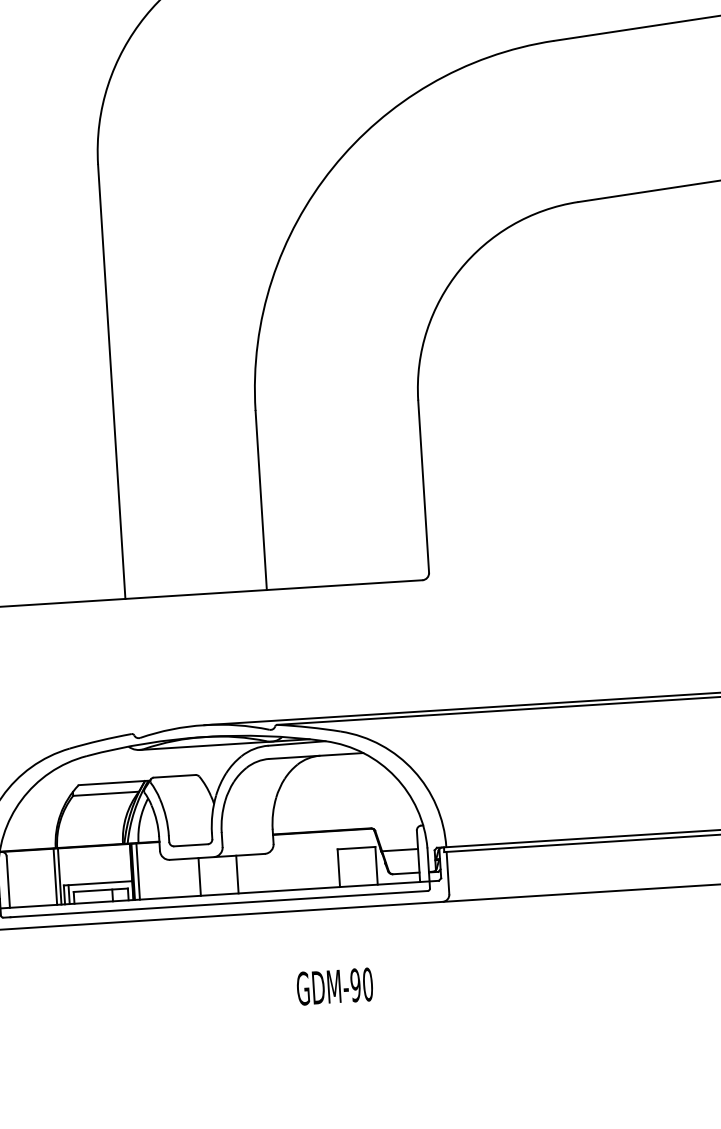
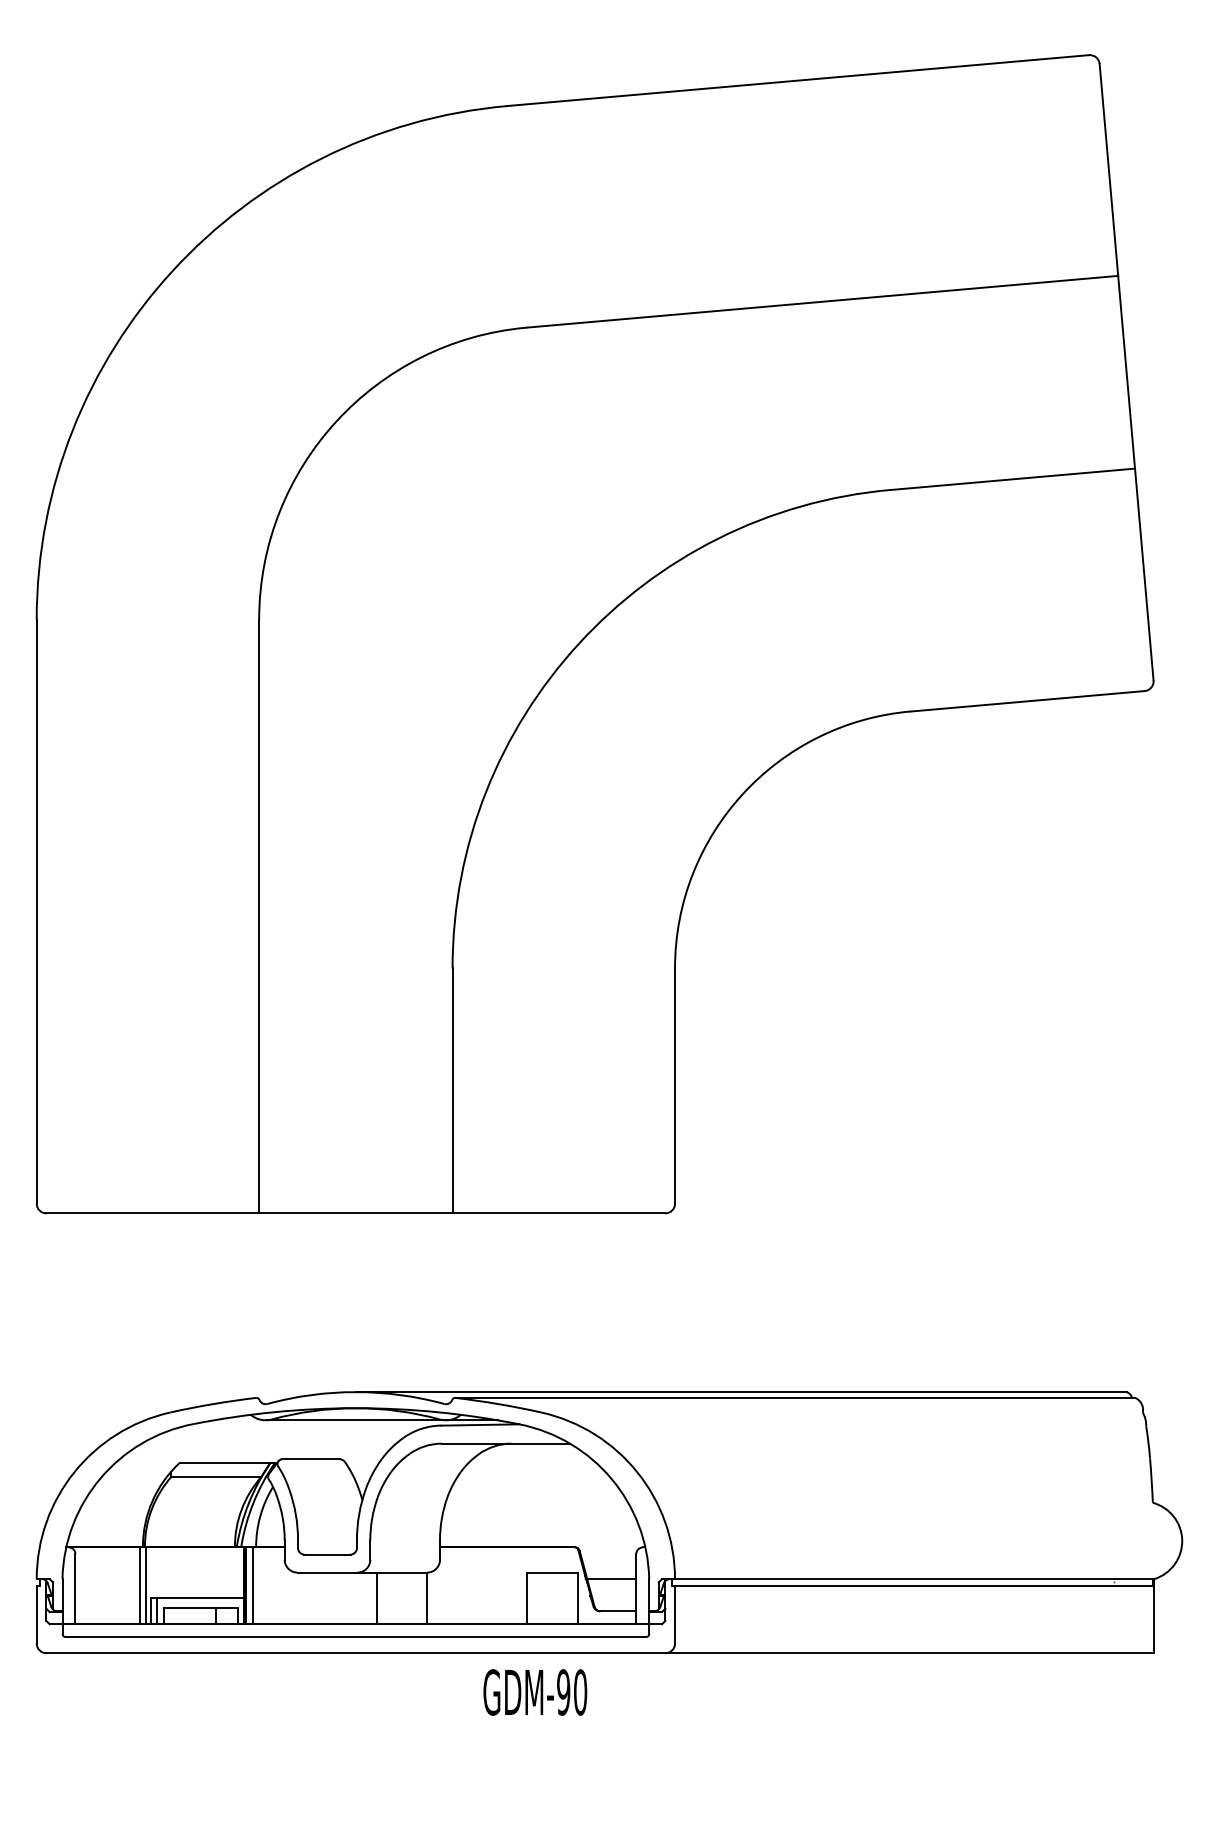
line: (237, 874) -> (427, 1598), moved
line: (199, 877) -> (376, 1598), moved
text: (335, 986) -> (535, 1692), moved

